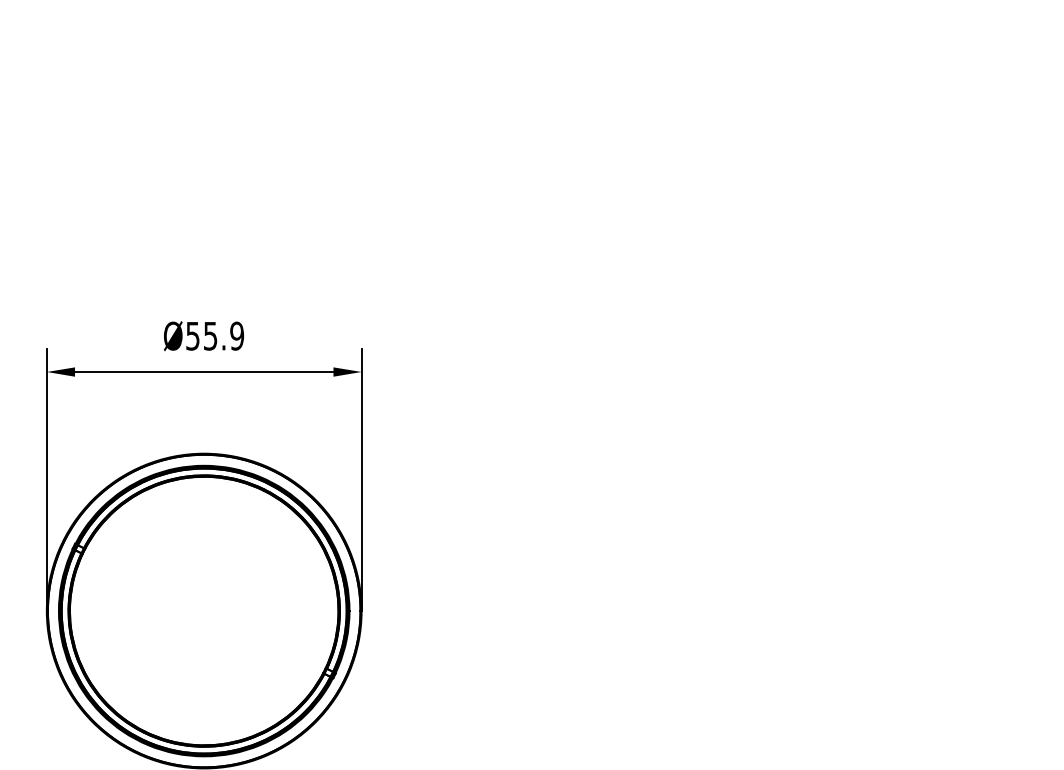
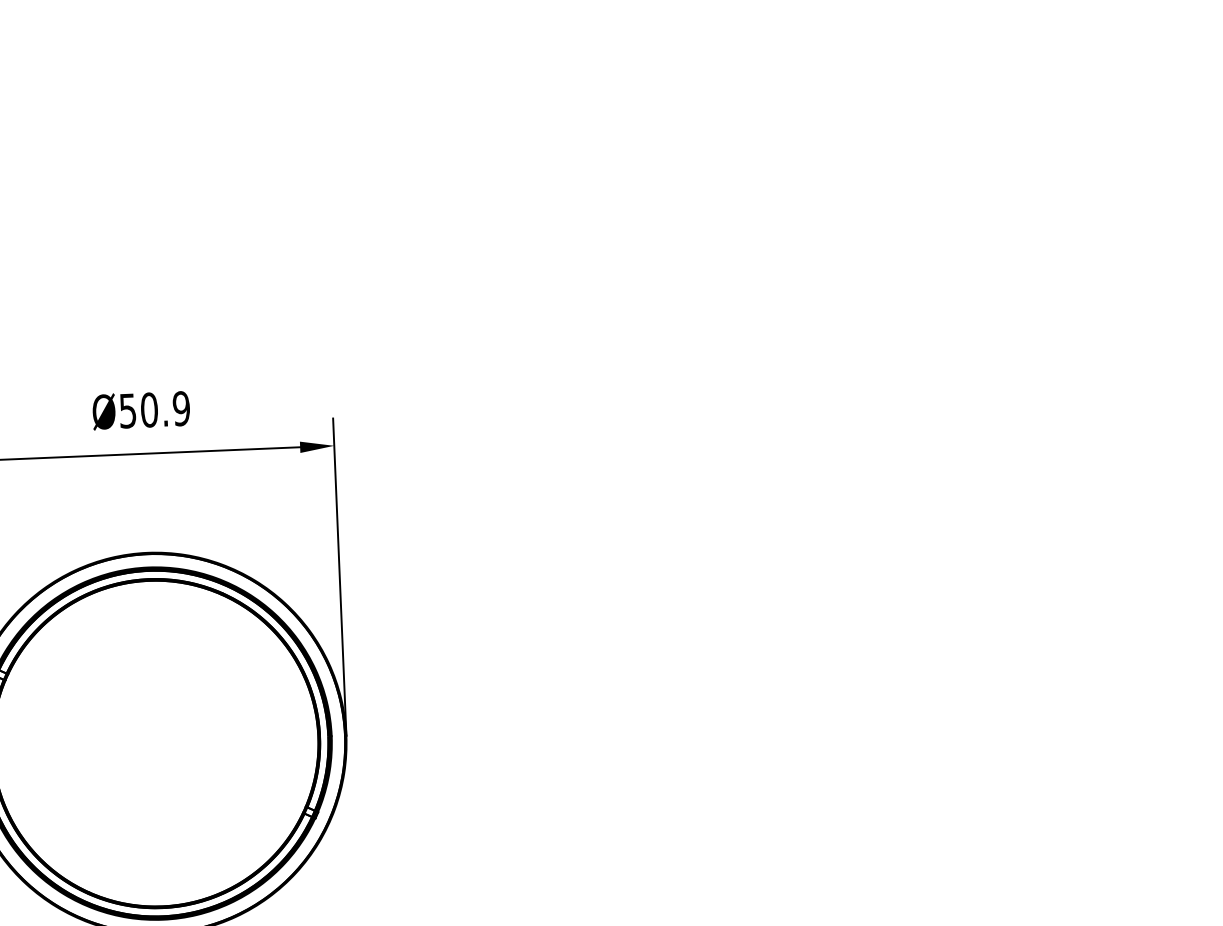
text: (210, 335) -> (149, 409), Ø55.9 -> Ø50.9

